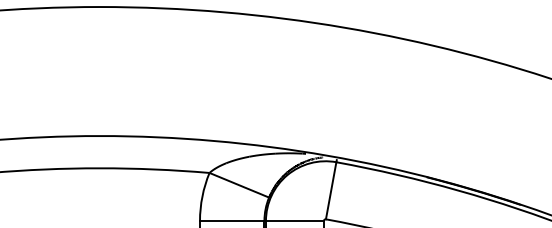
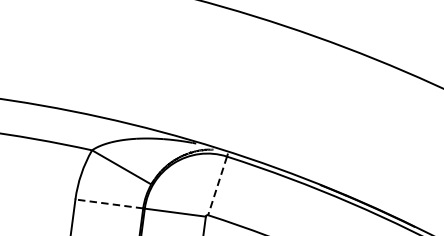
line: (331, 191) -> (217, 186), solid -> dashed
line: (231, 220) -> (108, 203), solid -> dashed

